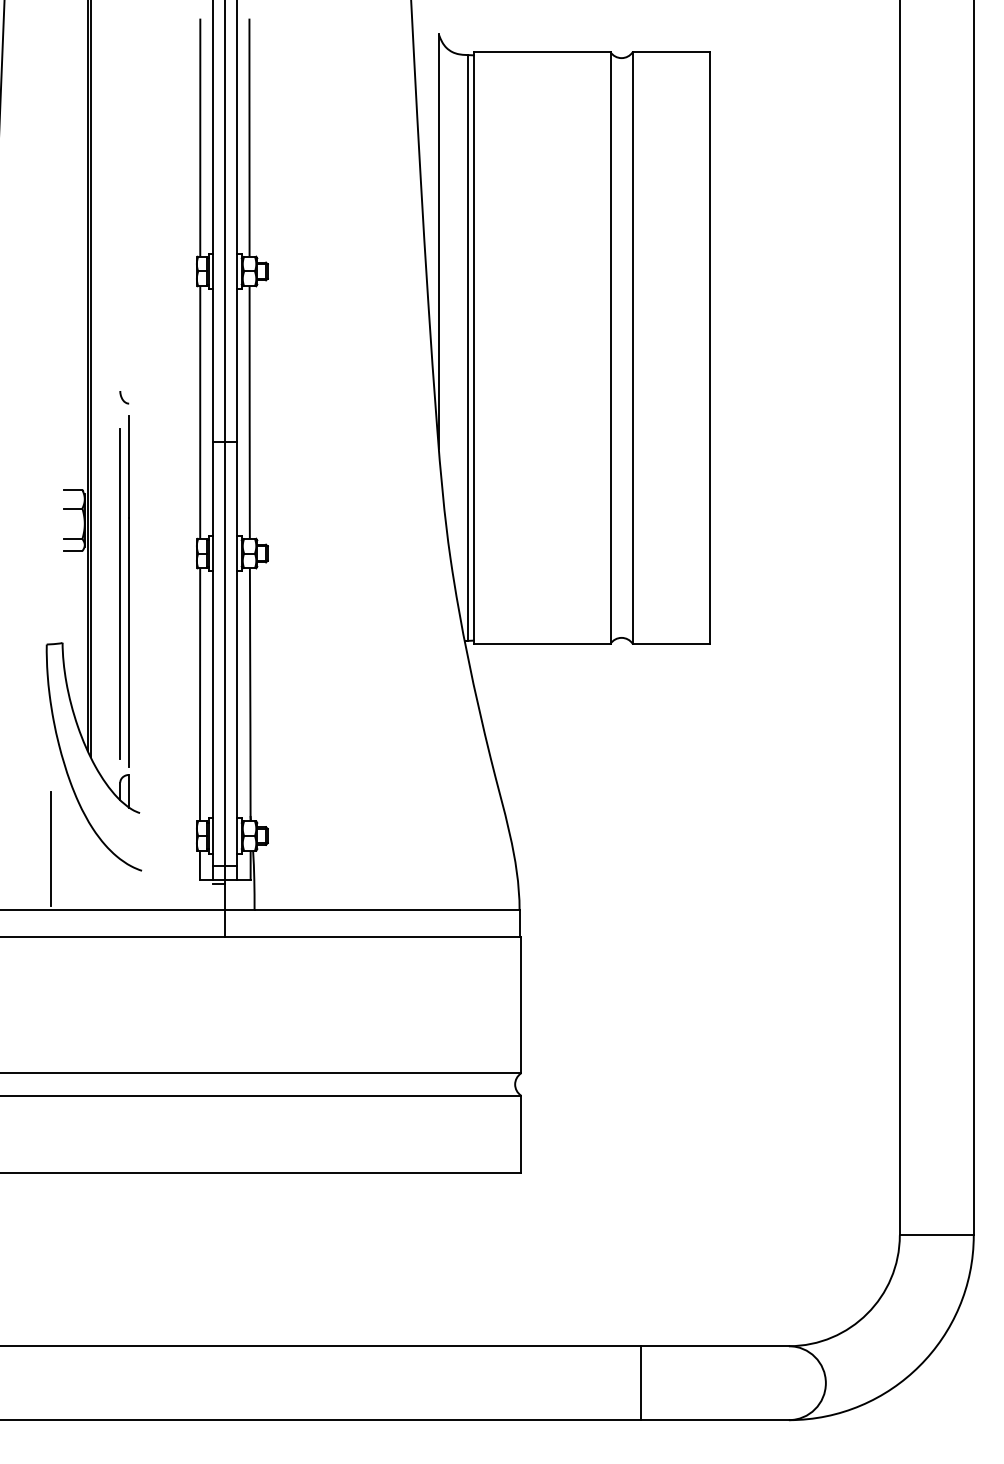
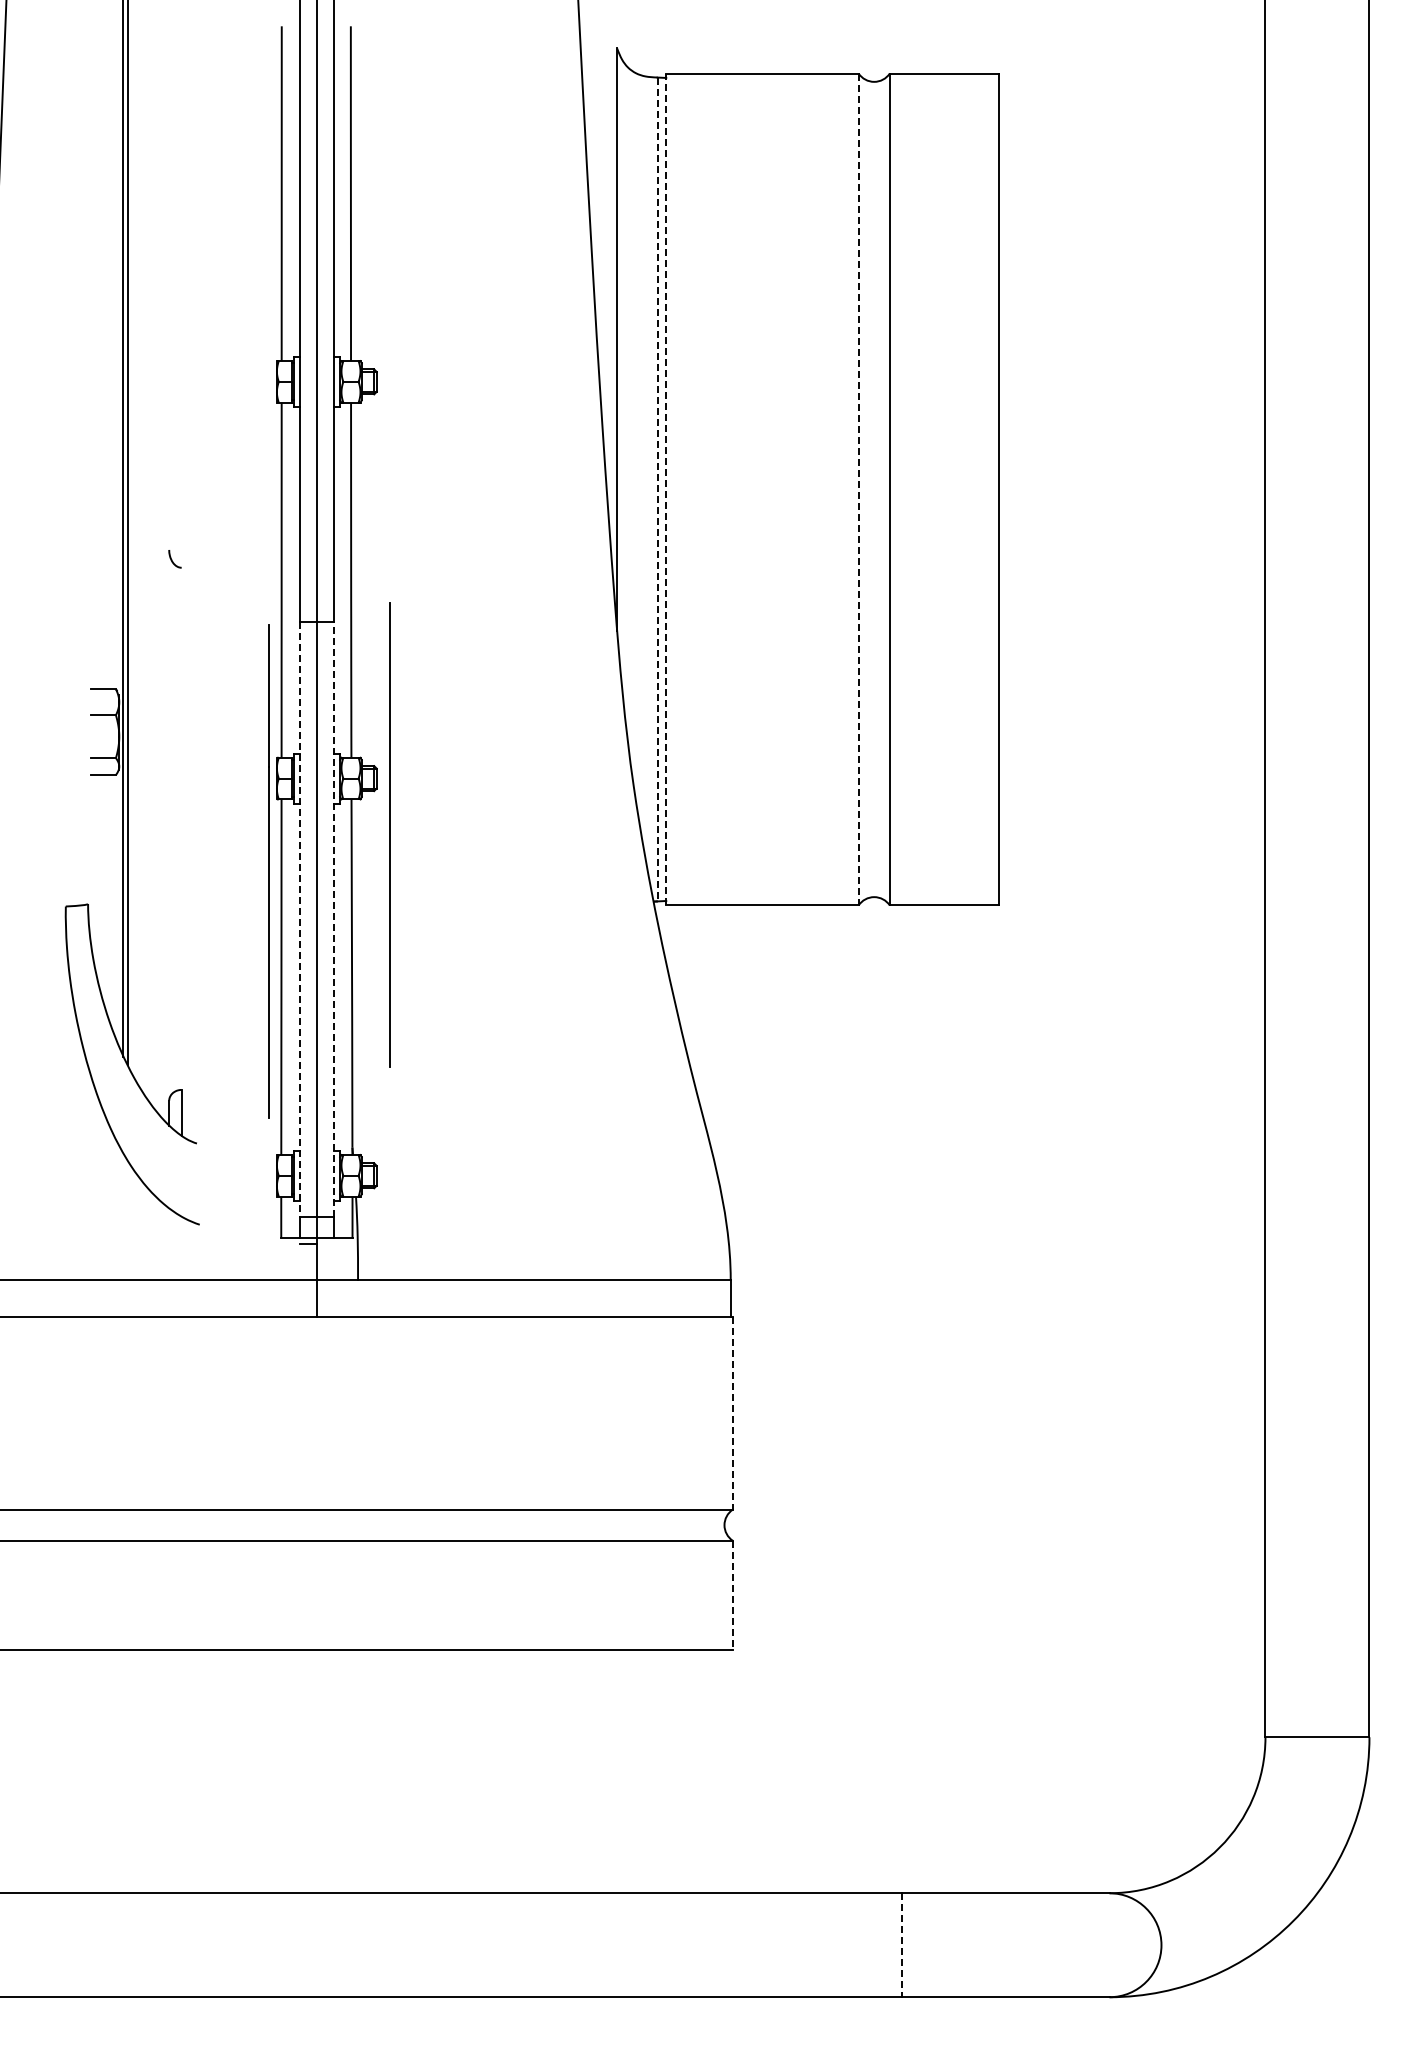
line: (467, 348) -> (657, 489), solid -> dashed
line: (473, 348) -> (666, 489), solid -> dashed
line: (610, 348) -> (858, 489), solid -> dashed
line: (129, 591) -> (268, 871), moved
line: (119, 593) -> (389, 834), moved
line: (213, 653) -> (300, 919), solid -> dashed
line: (237, 653) -> (333, 919), solid -> dashed
line: (50, 848) -> (71, 1193), removed
line: (520, 1005) -> (732, 1413), solid -> dashed
line: (520, 1134) -> (732, 1595), solid -> dashed
line: (641, 1383) -> (901, 1945), solid -> dashed

